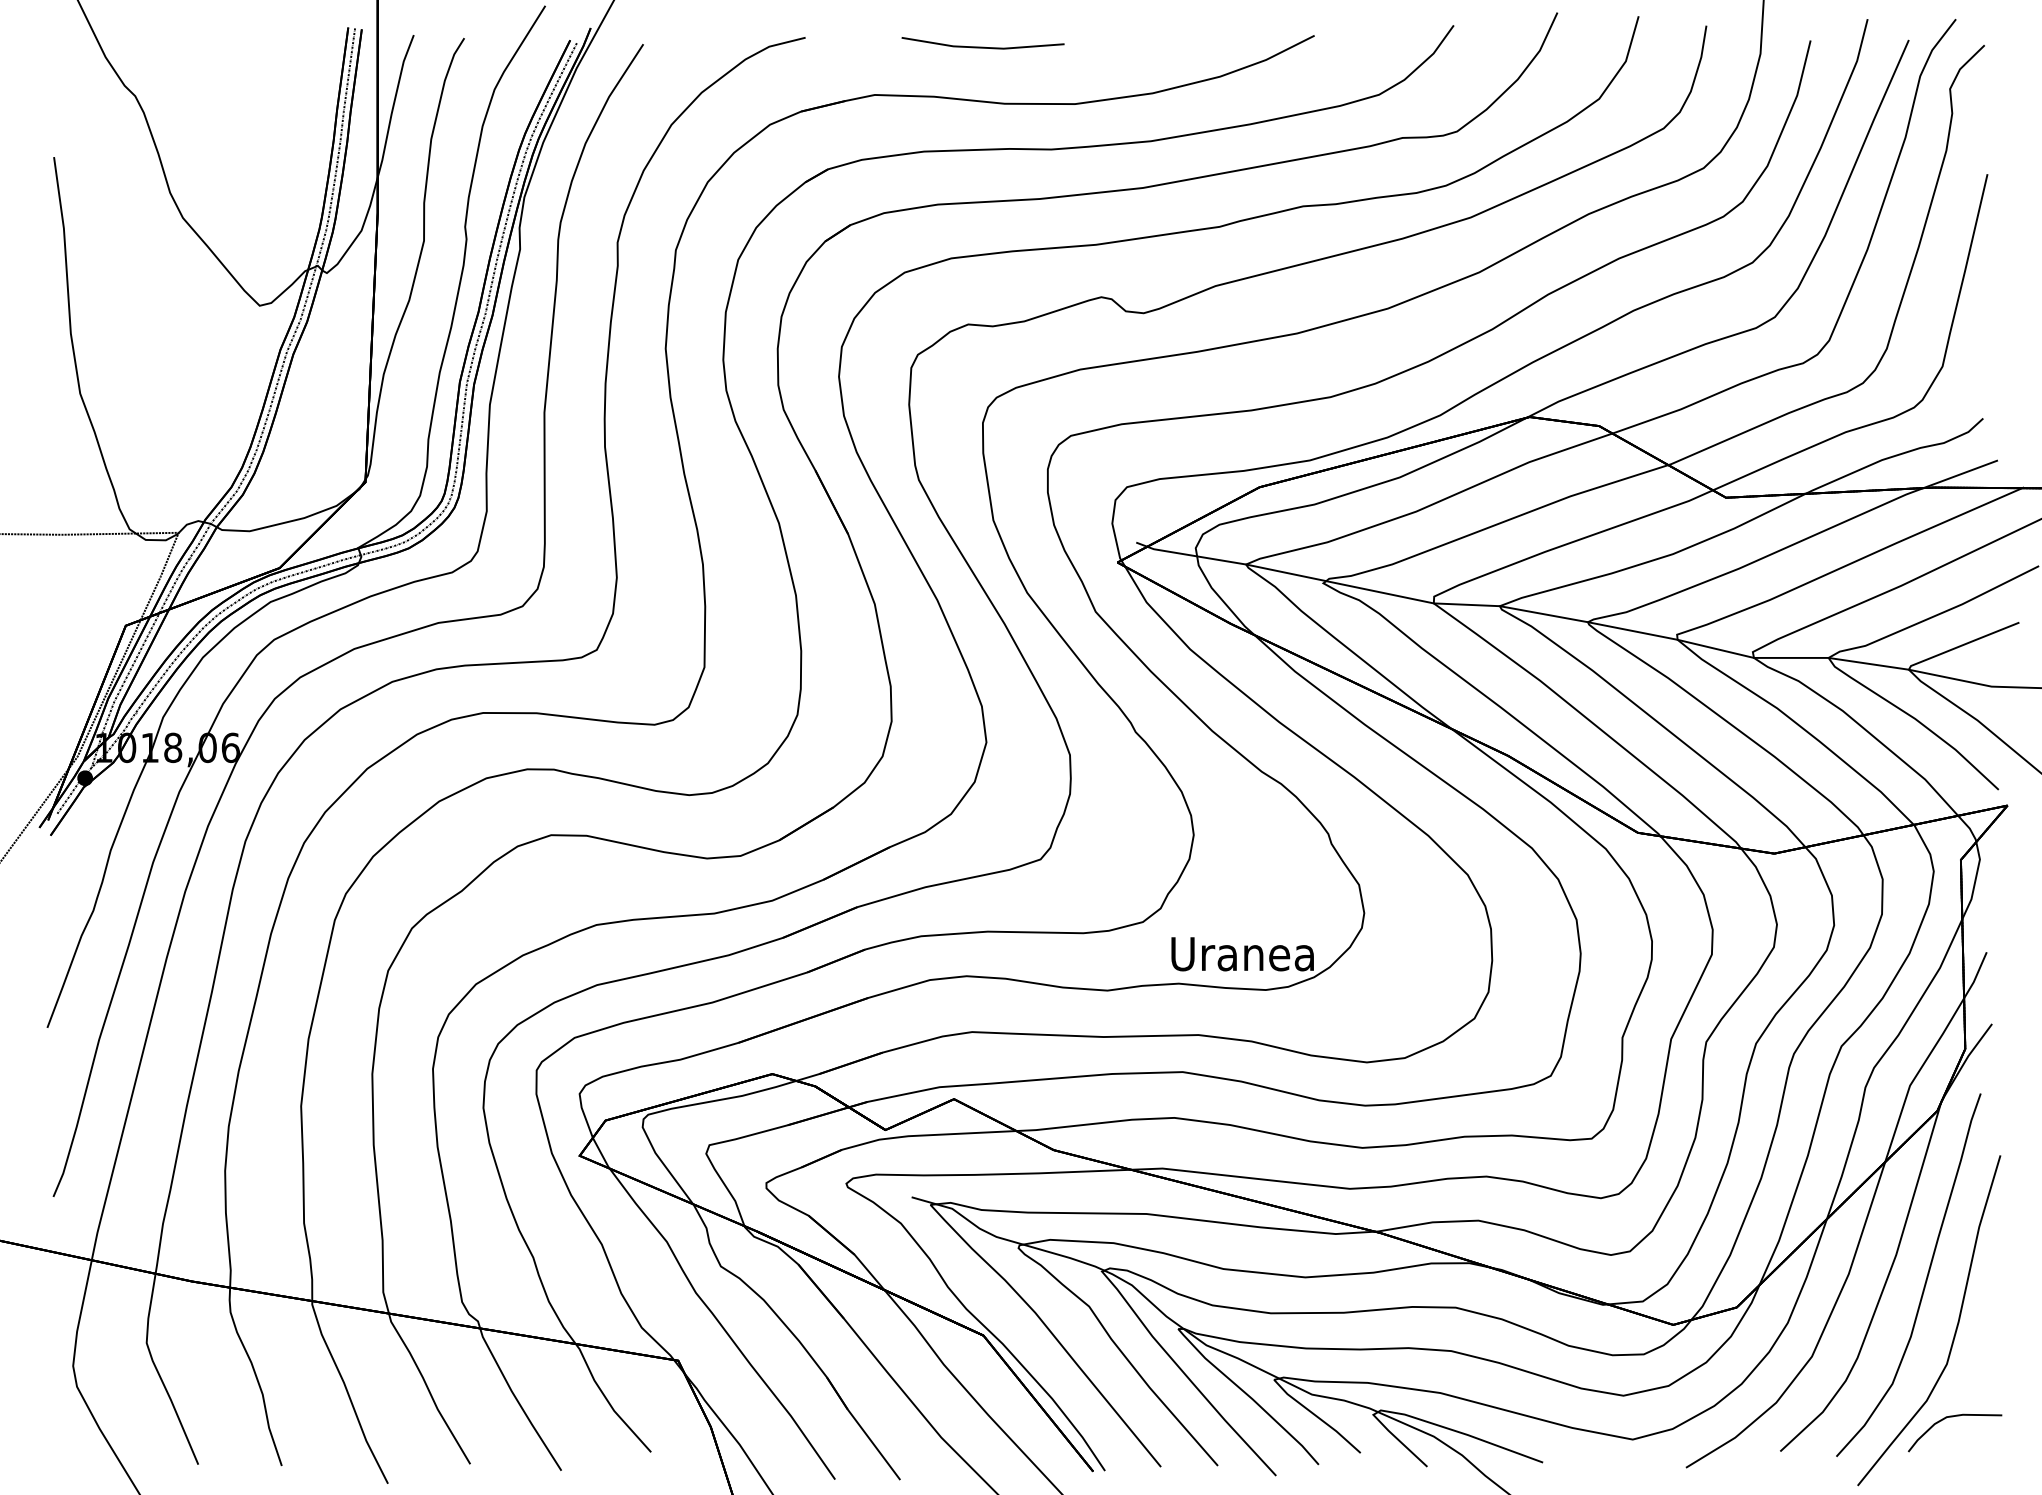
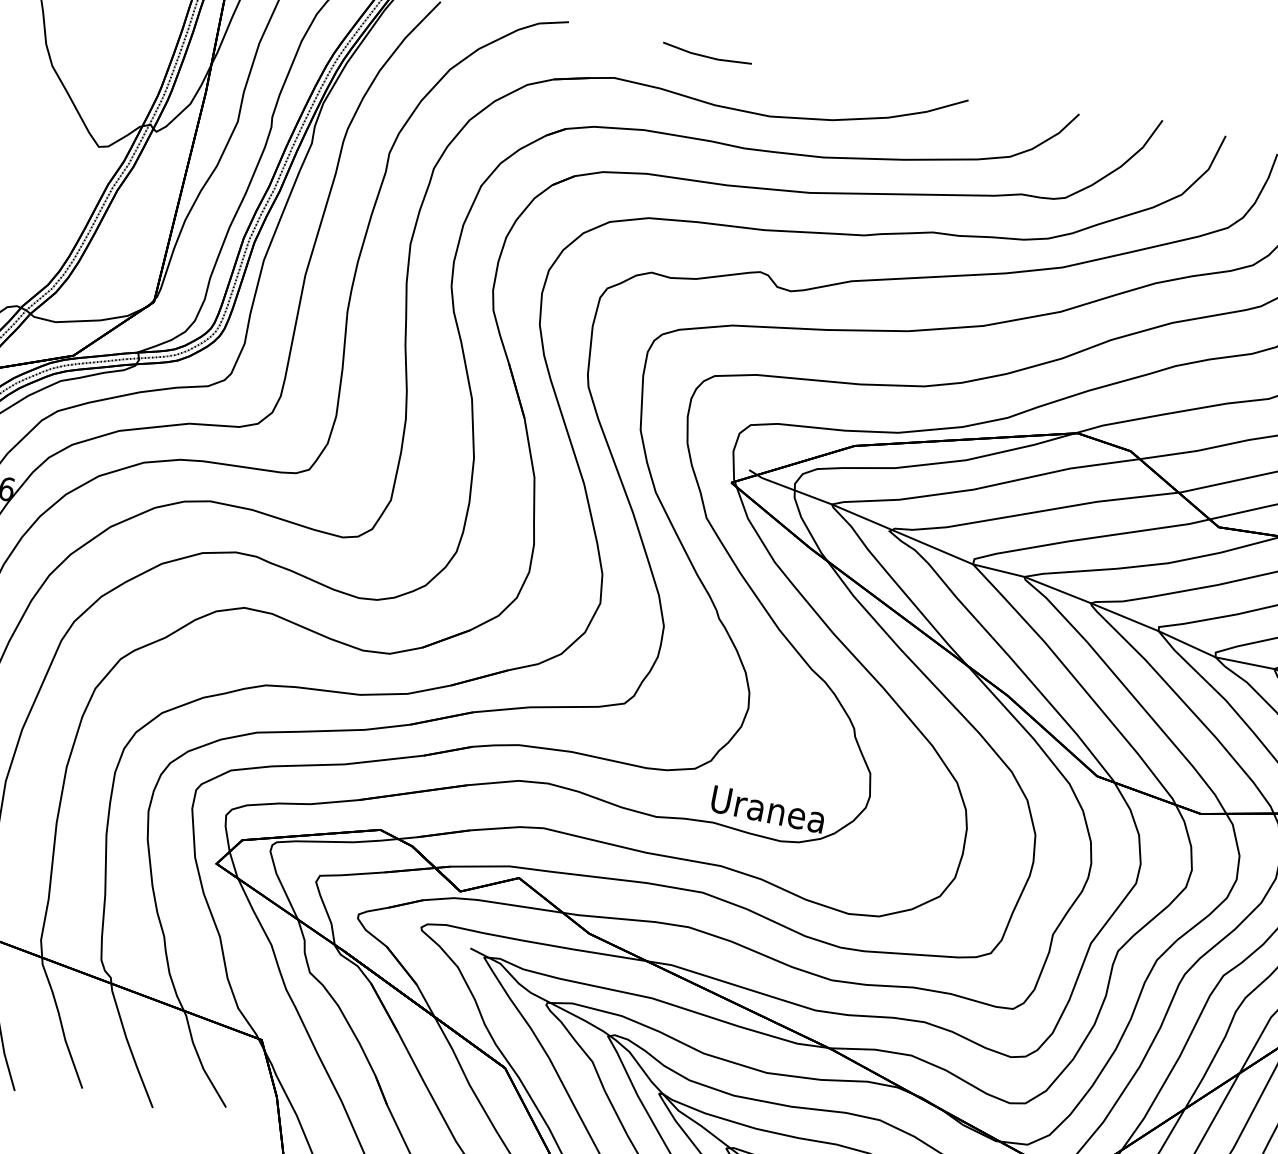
part: (982, 43) -> (706, 54), size x0.7

